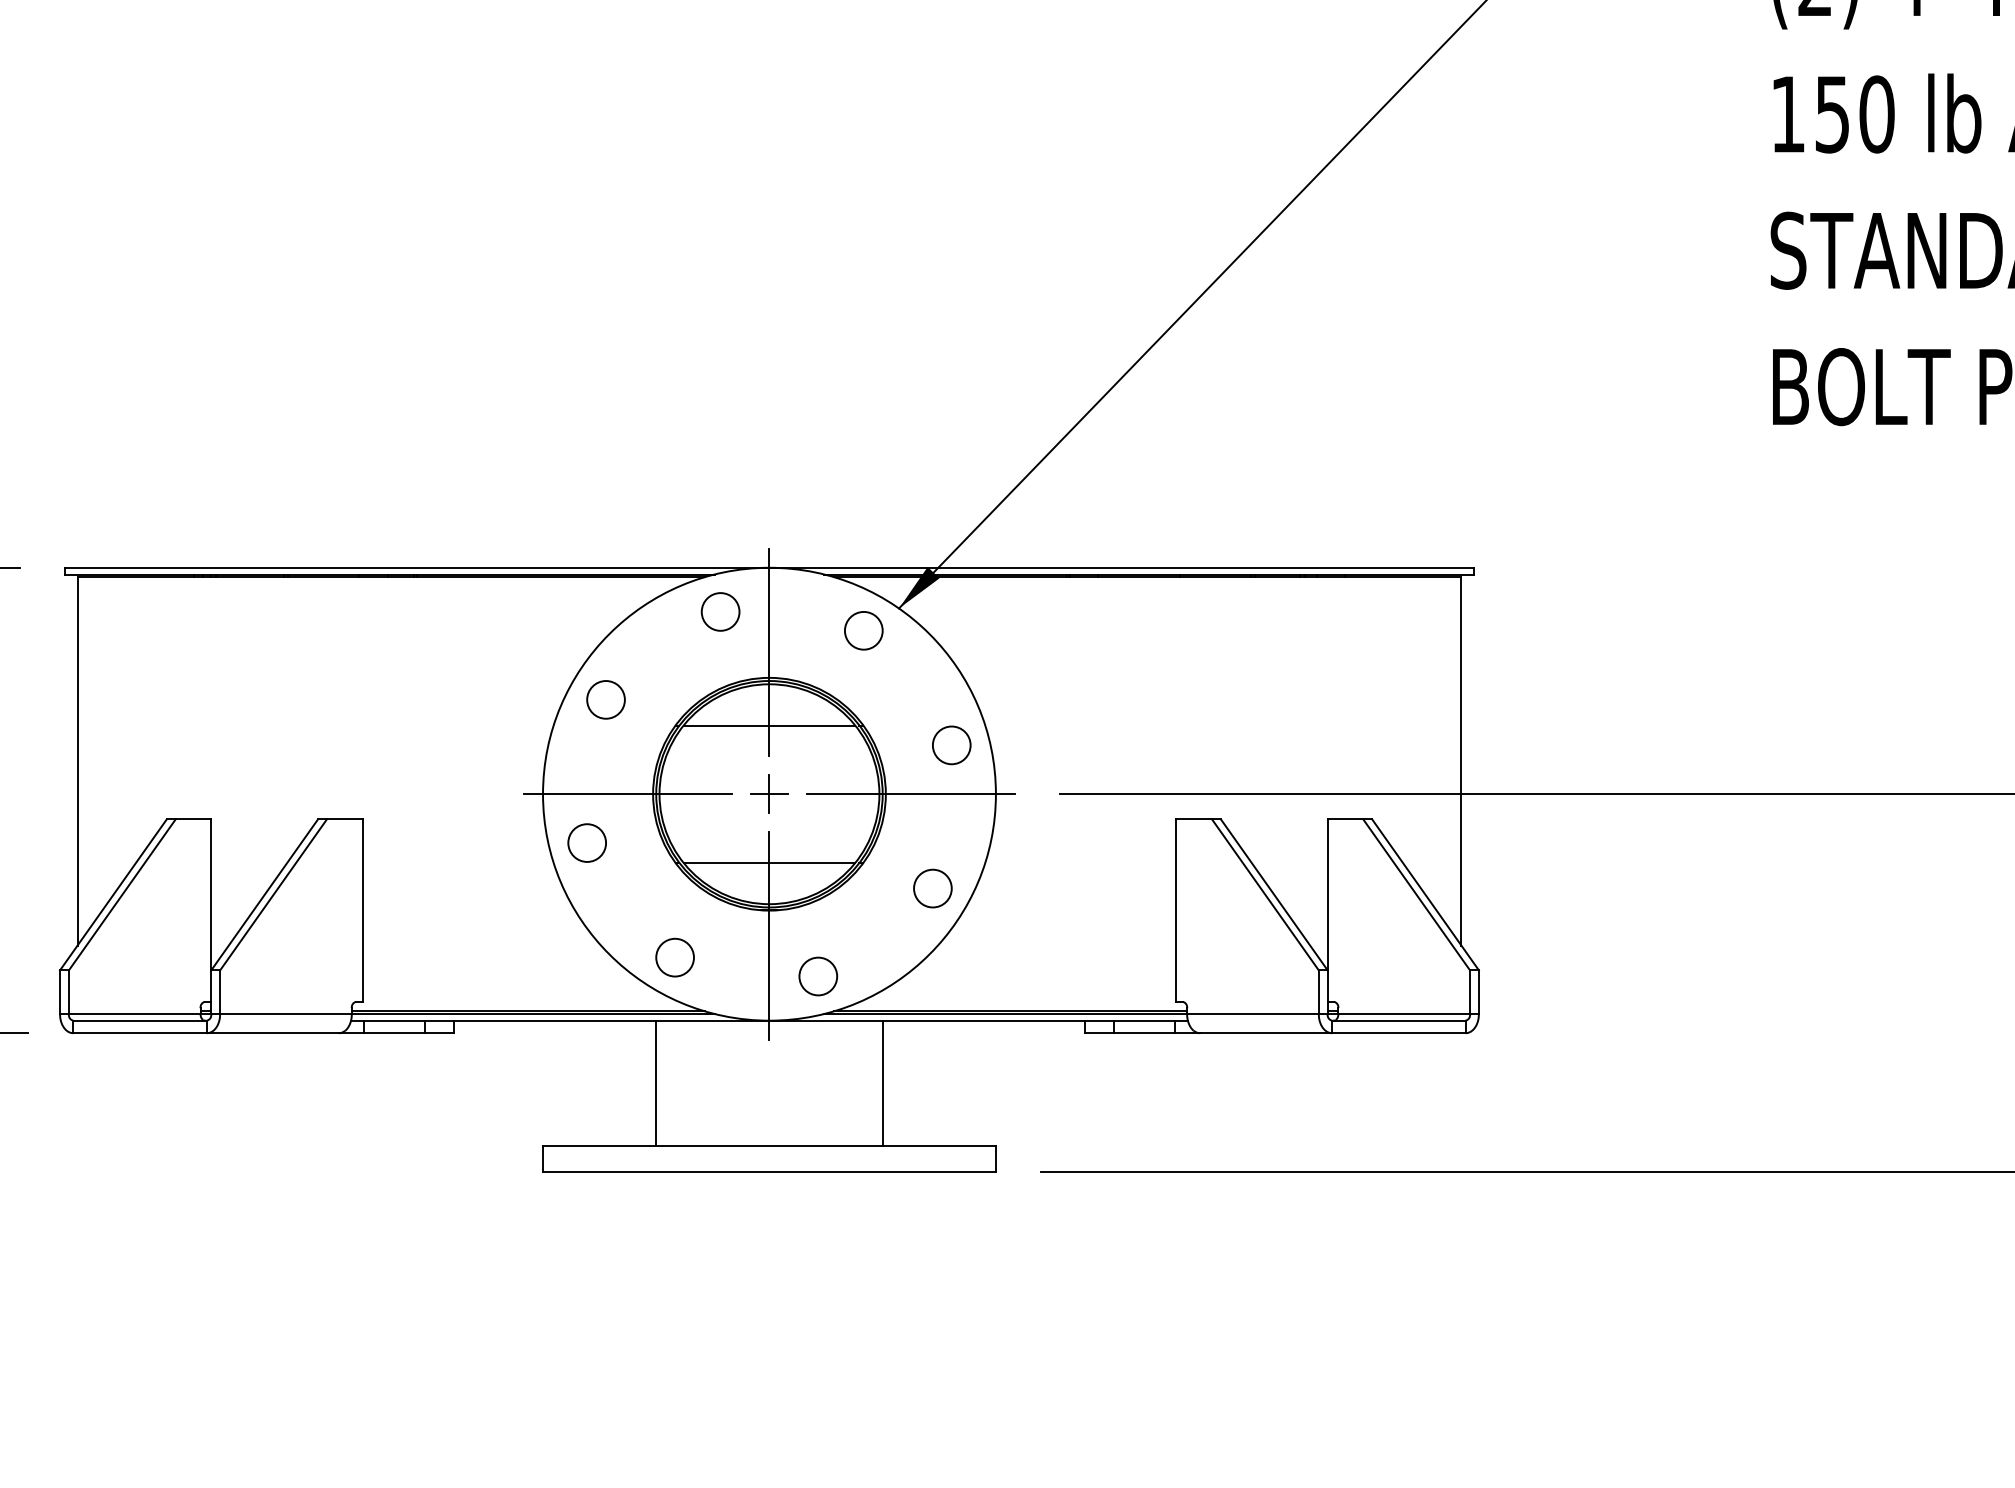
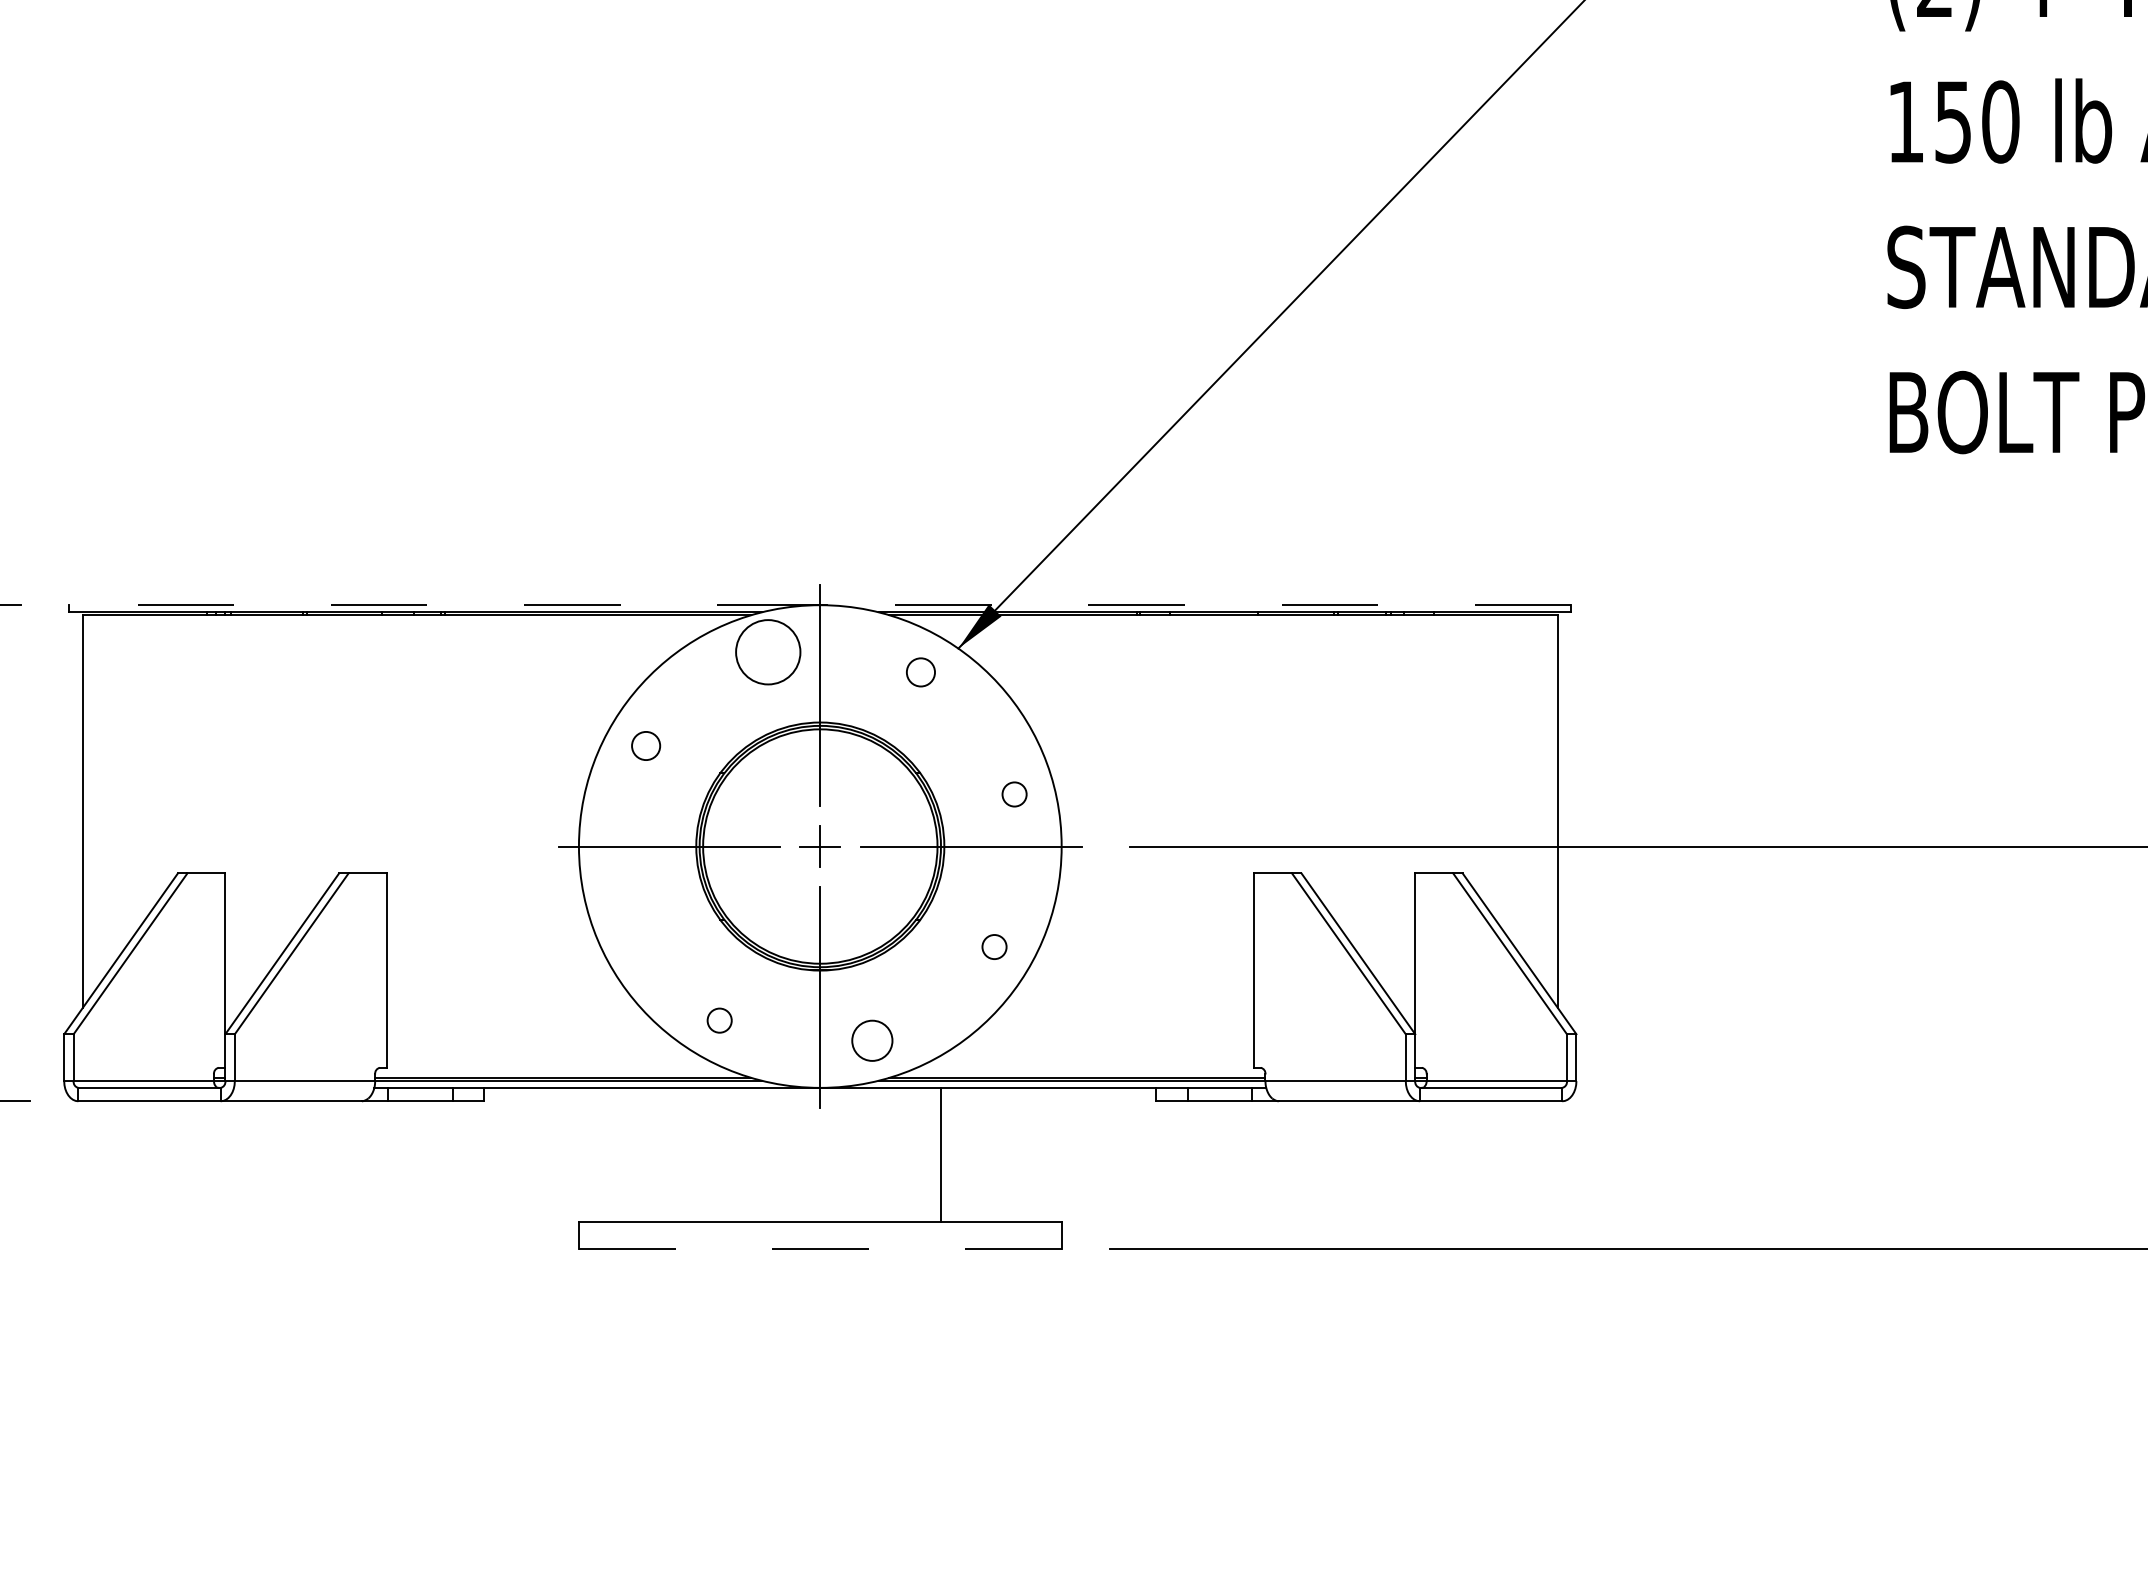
line: (413, 567) -> (440, 604), solid -> dashed
line: (1124, 567) -> (1198, 604), solid -> dashed
circle: (720, 611) -> (768, 651), size x1.6
circle: (863, 630) -> (920, 672), size x0.7
circle: (605, 699) -> (645, 745), size x0.7
line: (769, 725) -> (820, 773), removed
circle: (951, 745) -> (1014, 794), size x0.6
circle: (586, 842) -> (625, 897), removed
line: (769, 862) -> (820, 919), removed
circle: (932, 888) -> (994, 947), size x0.6
circle: (674, 957) -> (719, 1020), size x0.6
line: (656, 1083) -> (699, 1154), removed
line: (769, 1171) -> (820, 1248), solid -> dashed

